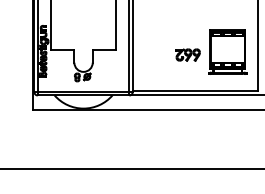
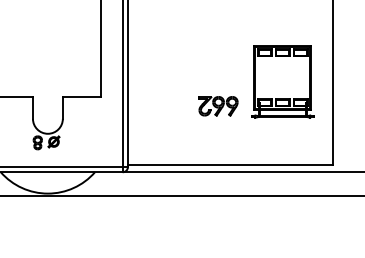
part: (227, 51) -> (282, 80), moved

